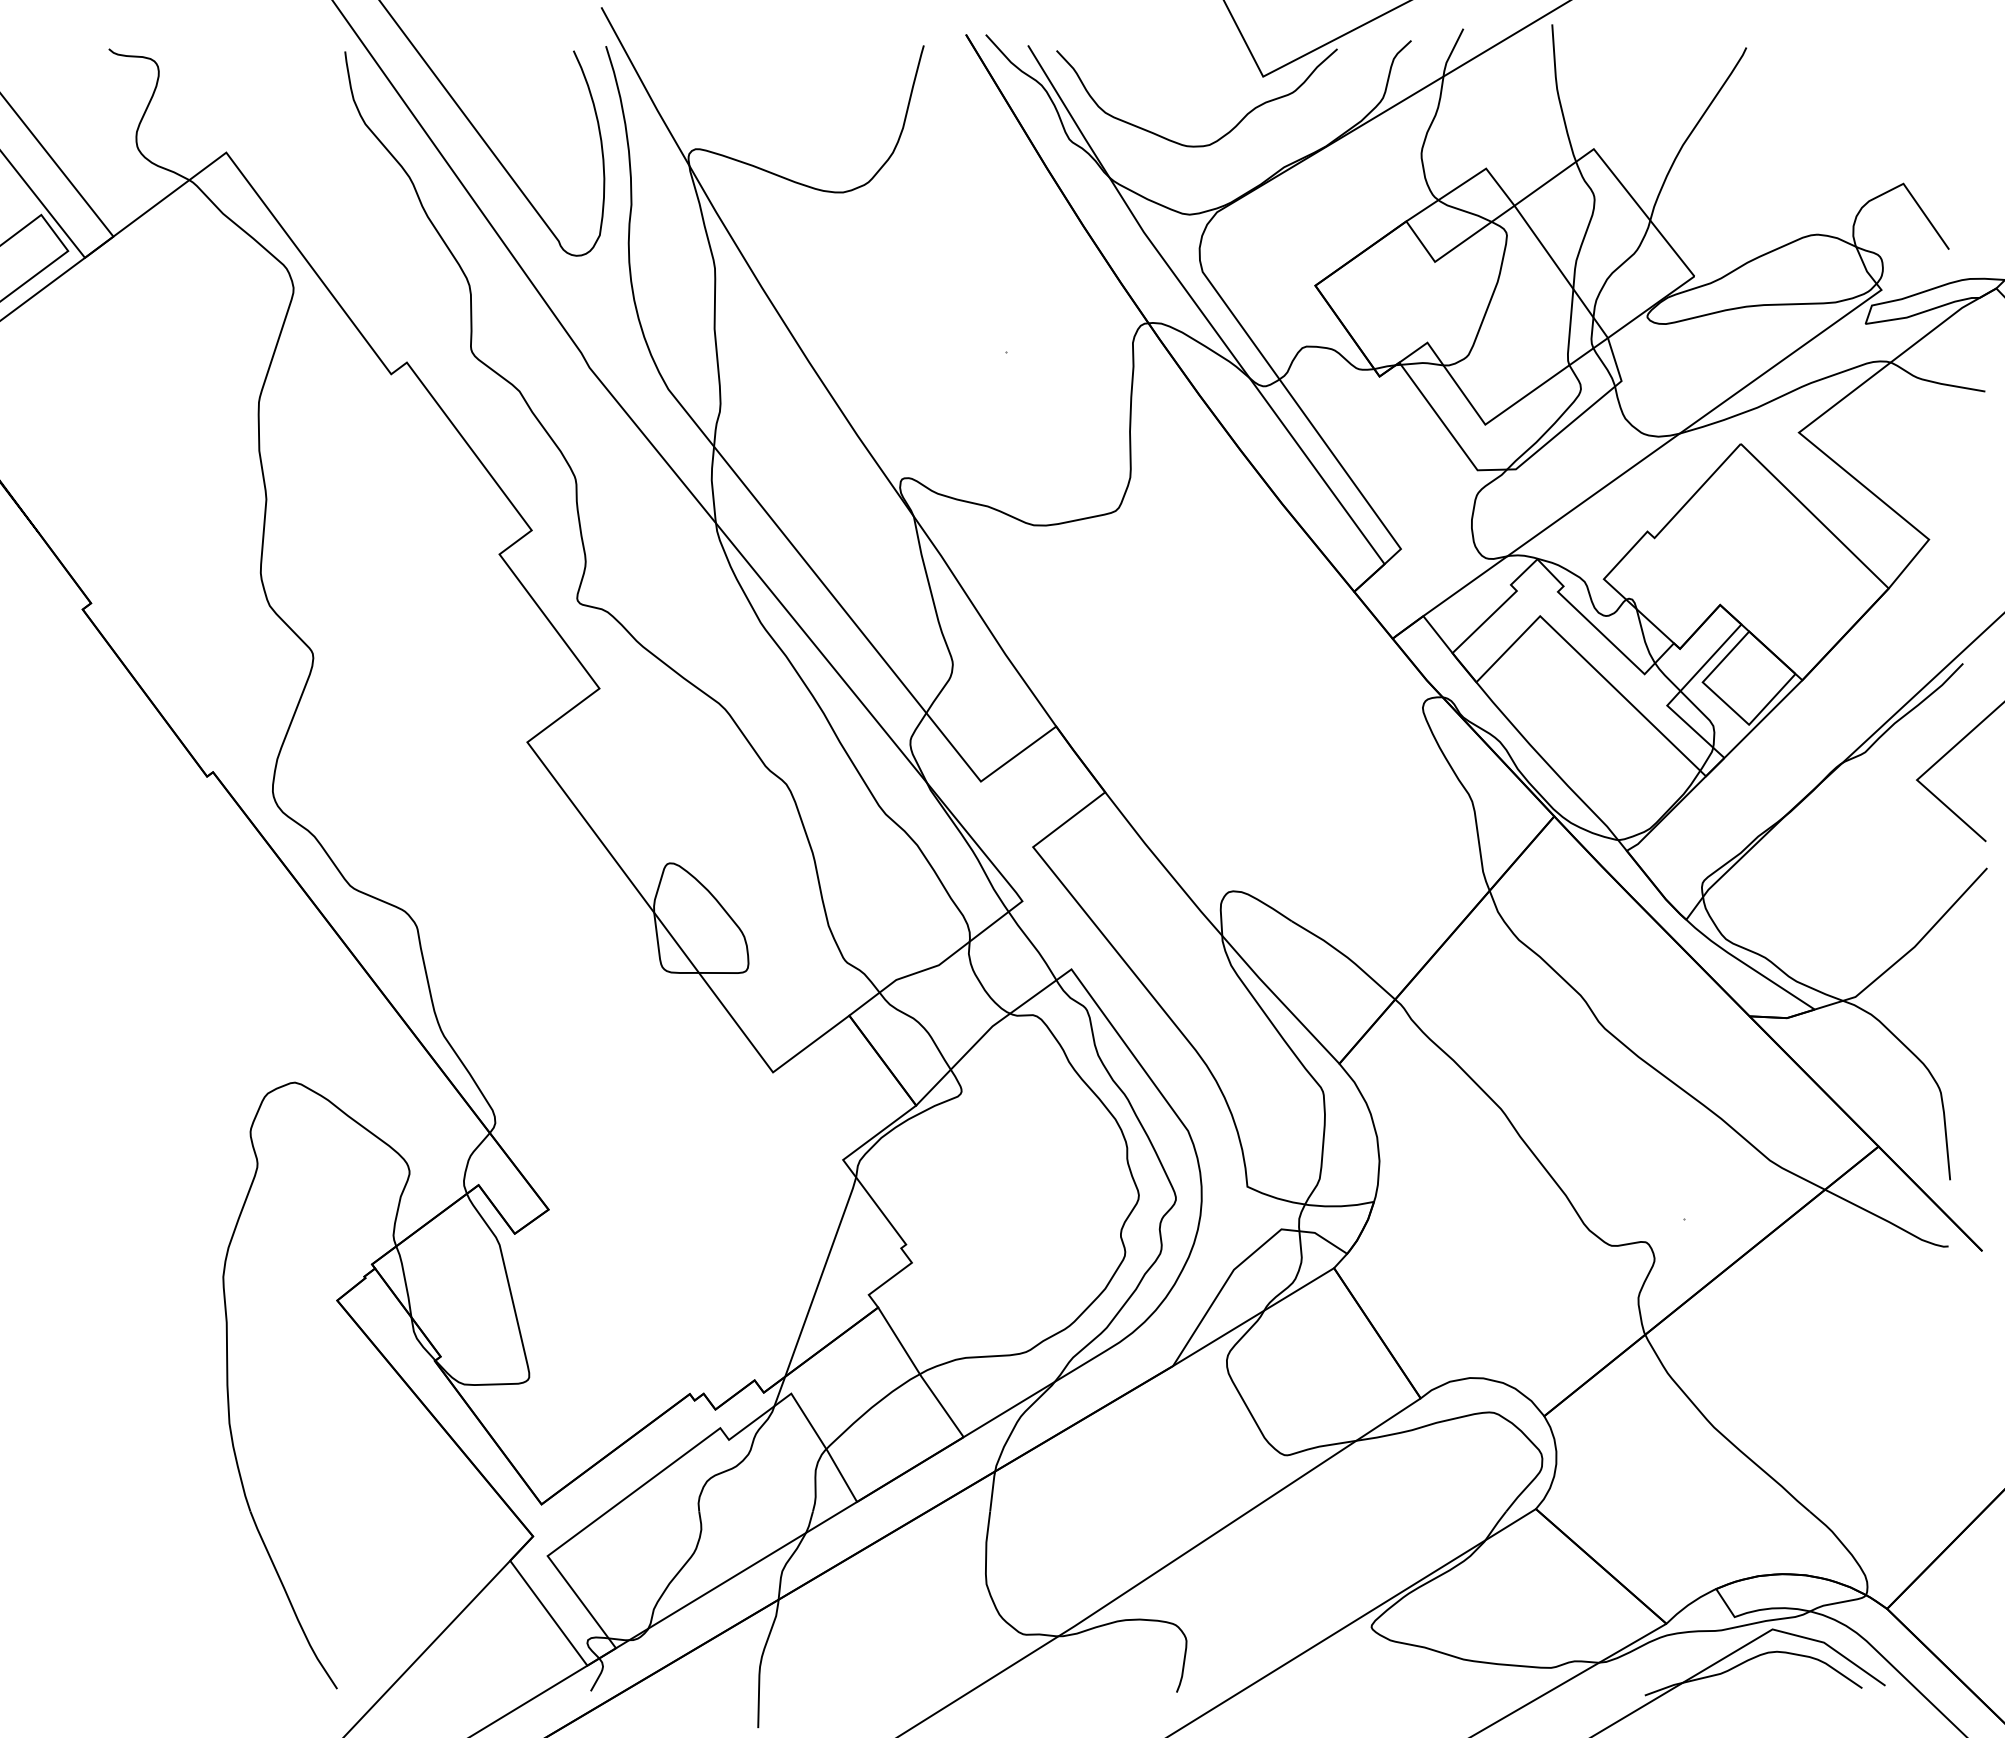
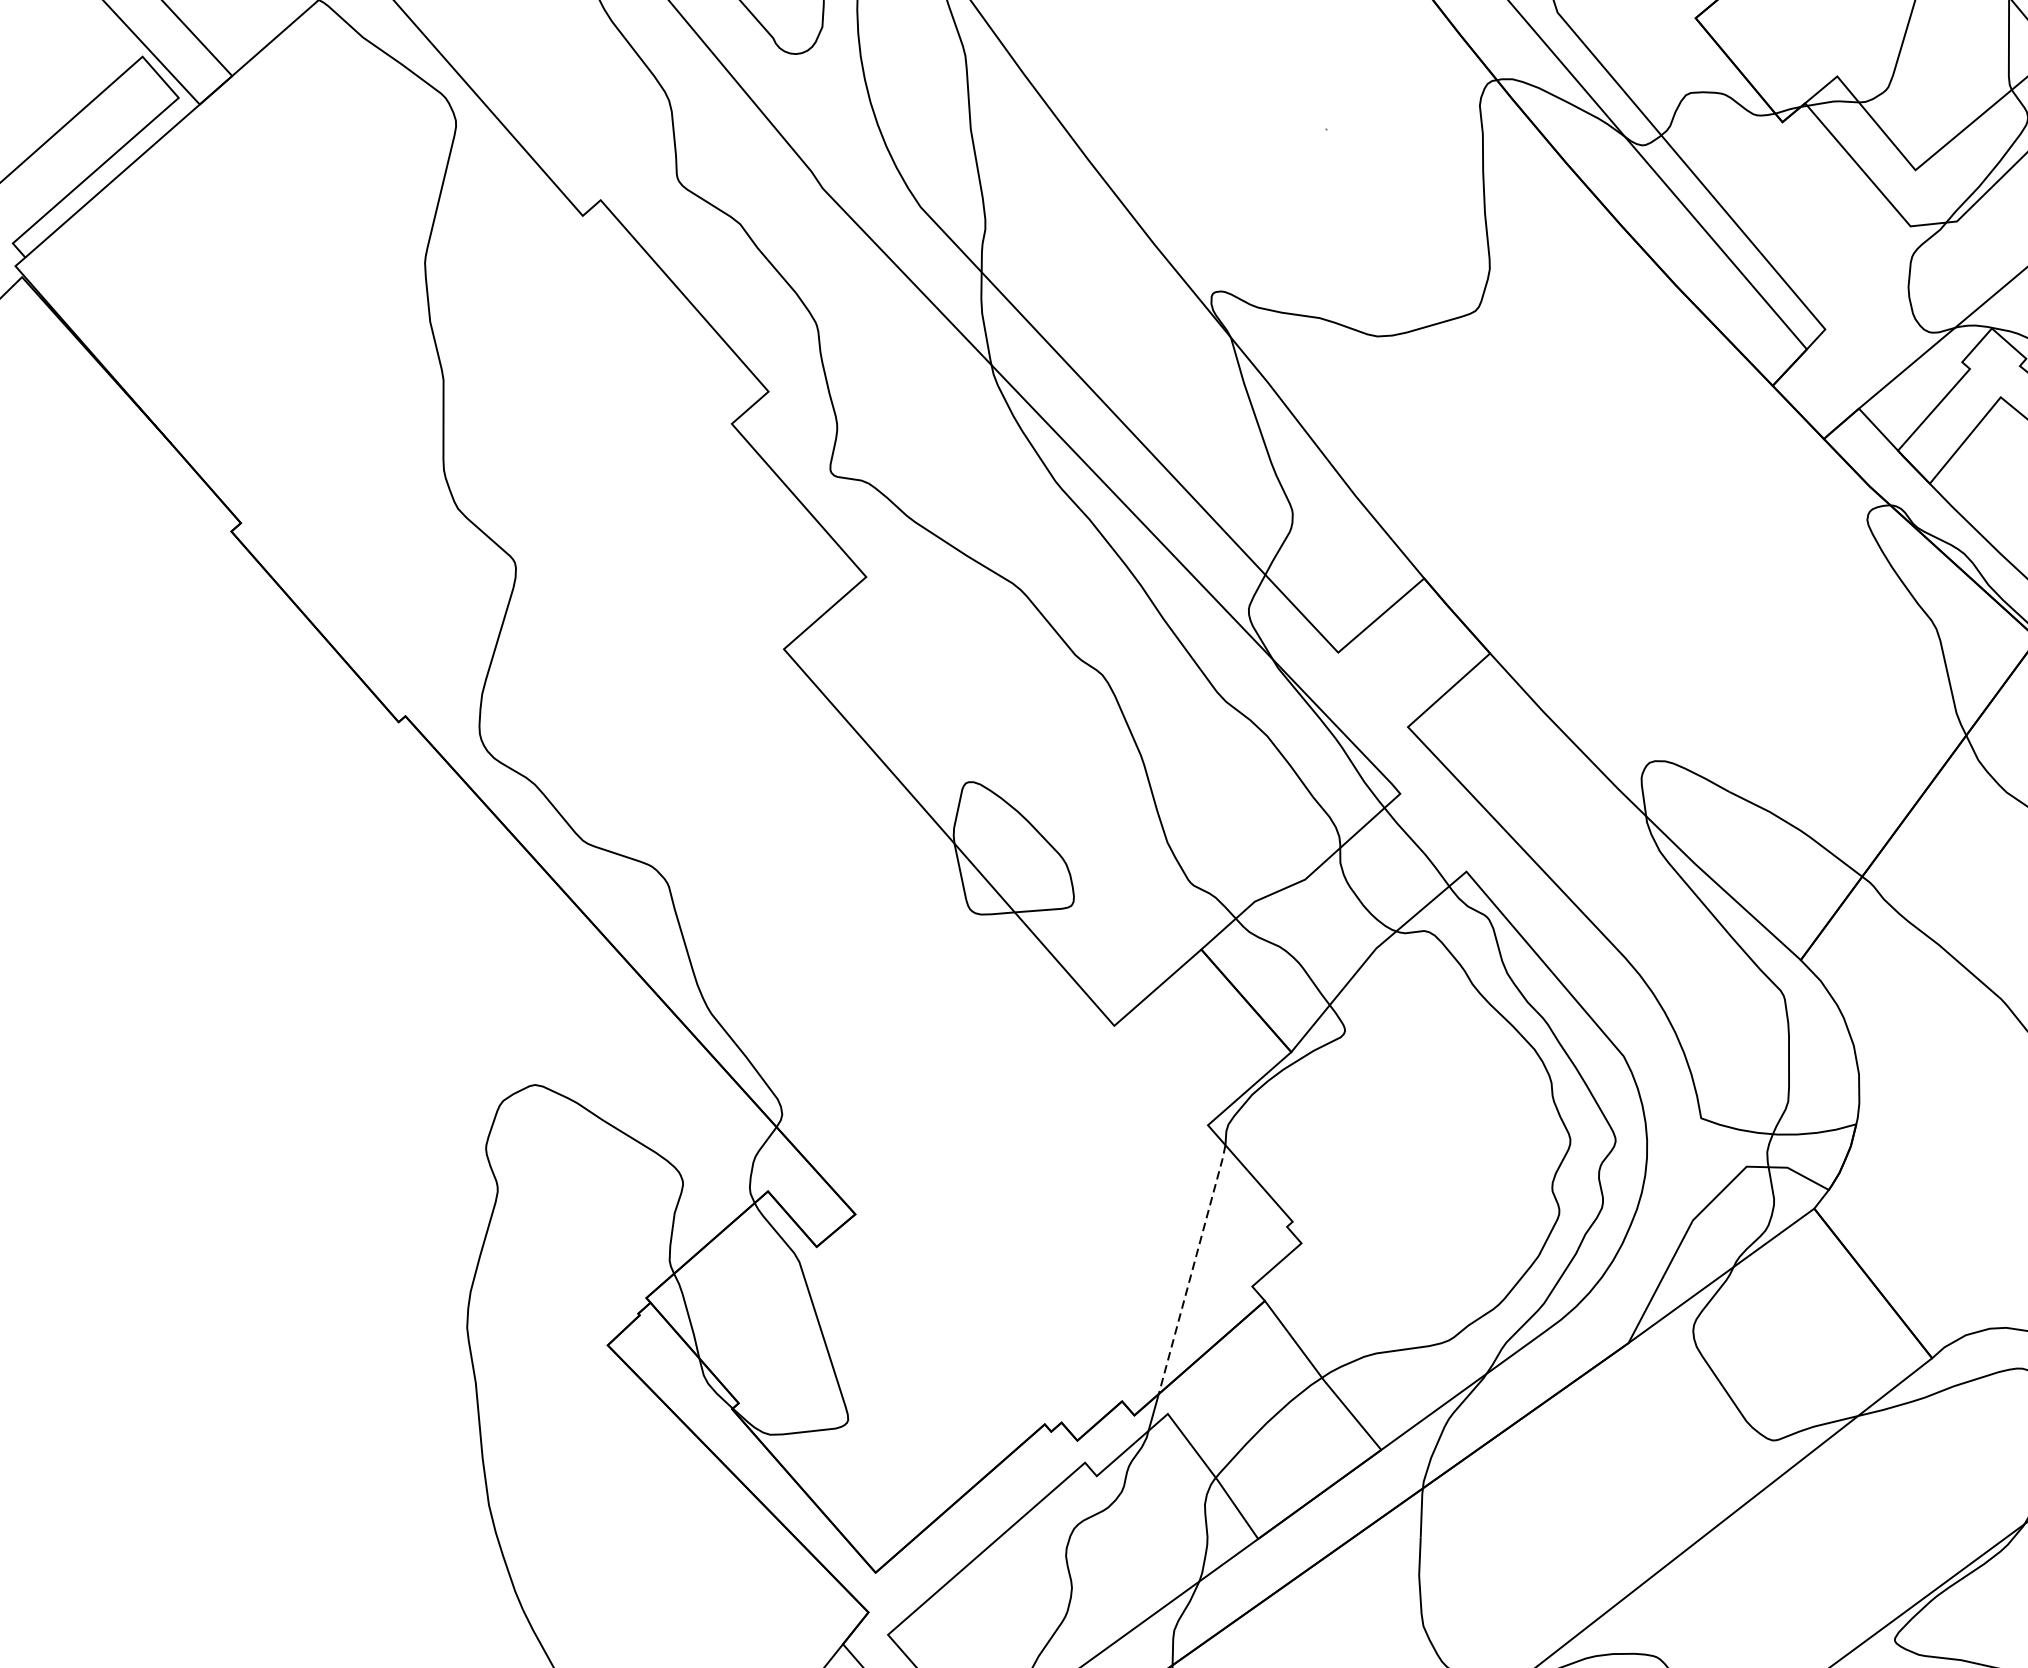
line: (821, 1276) -> (1193, 1268), solid -> dashed

